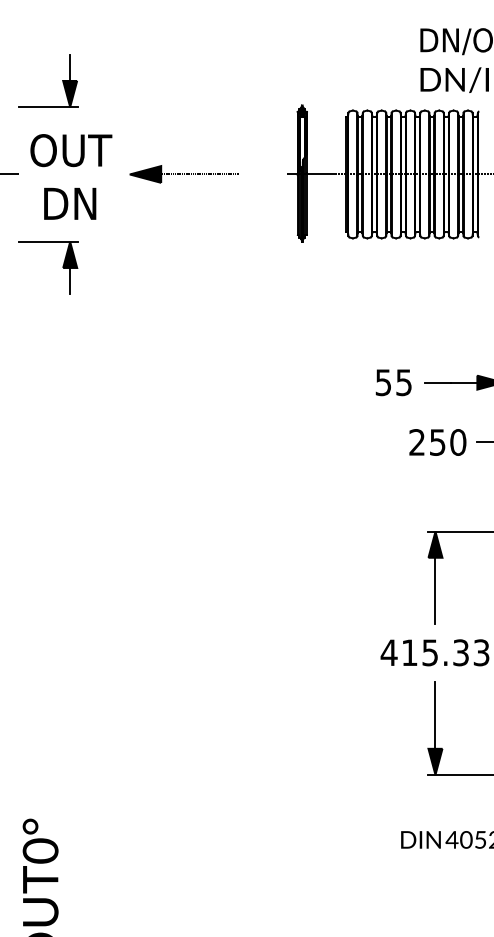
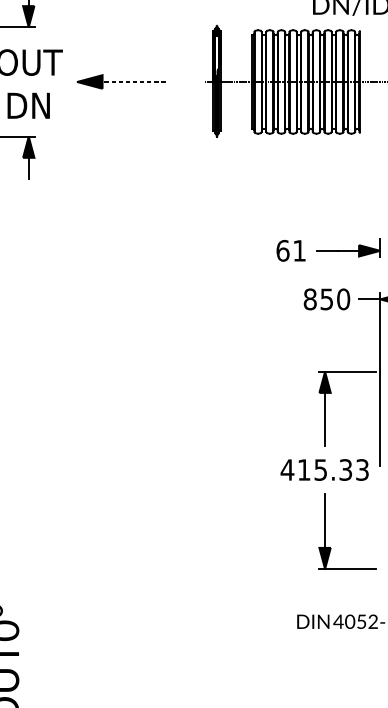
text: (393, 382) -> (291, 250), 55 -> 61
text: (417, 442) -> (310, 299), 250 -> 850

